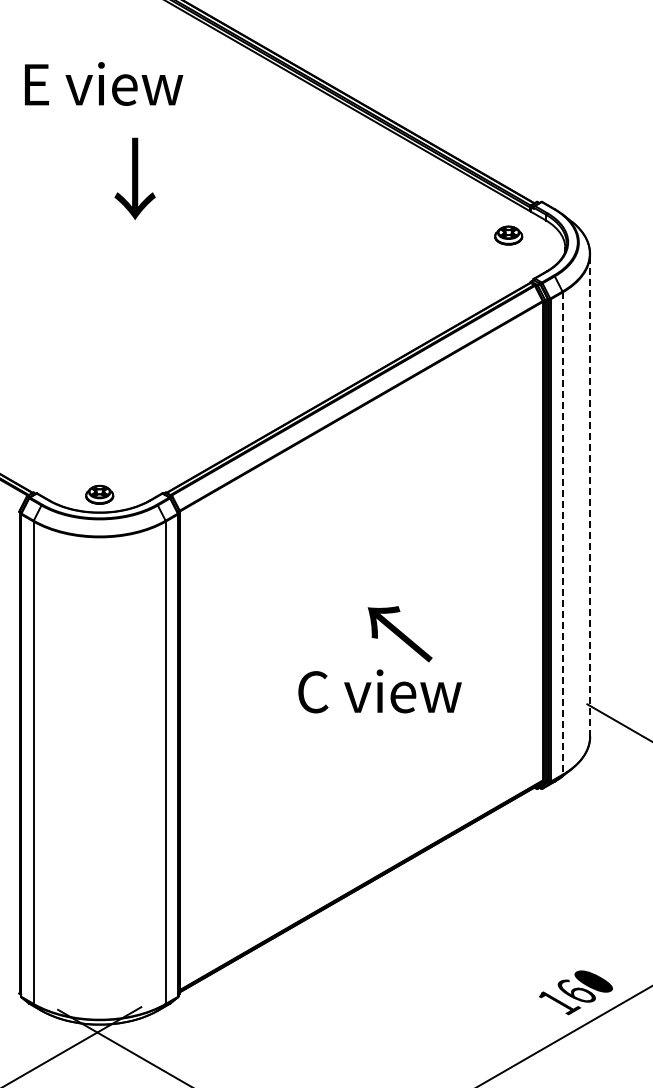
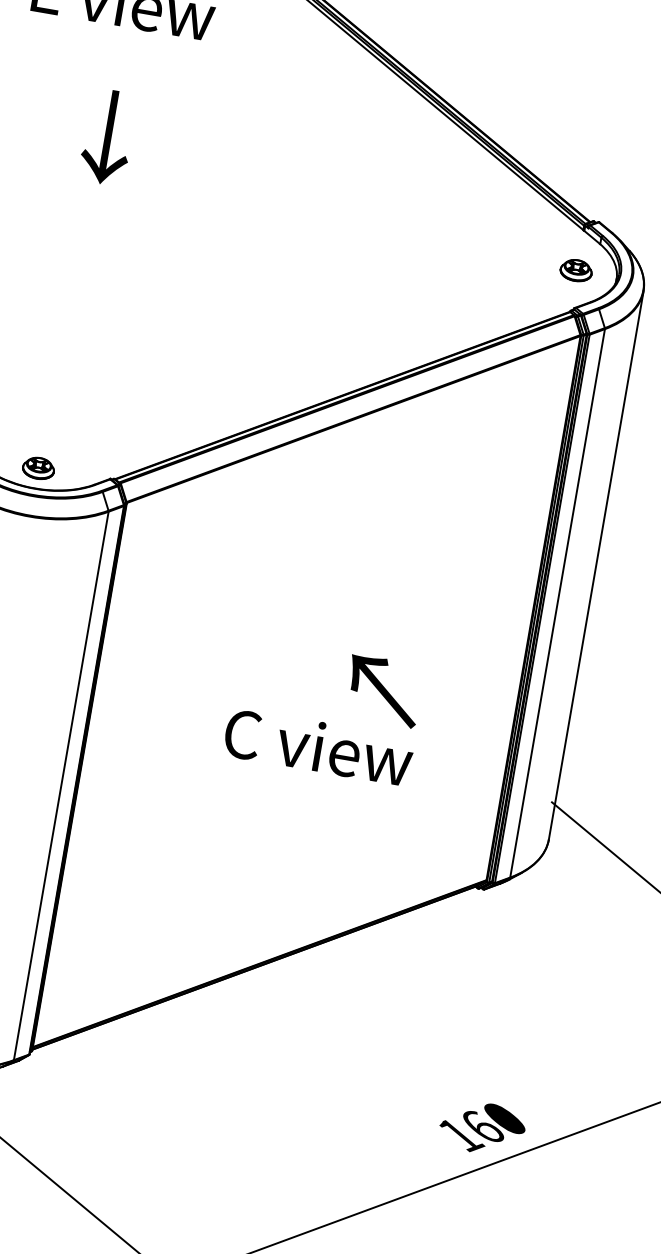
text: (134, 178) -> (107, 136), moved
part: (508, 235) -> (576, 270), moved
line: (590, 494) -> (596, 564), dashed -> solid
line: (562, 534) -> (557, 604), dashed -> solid
text: (399, 634) -> (382, 691), moved

